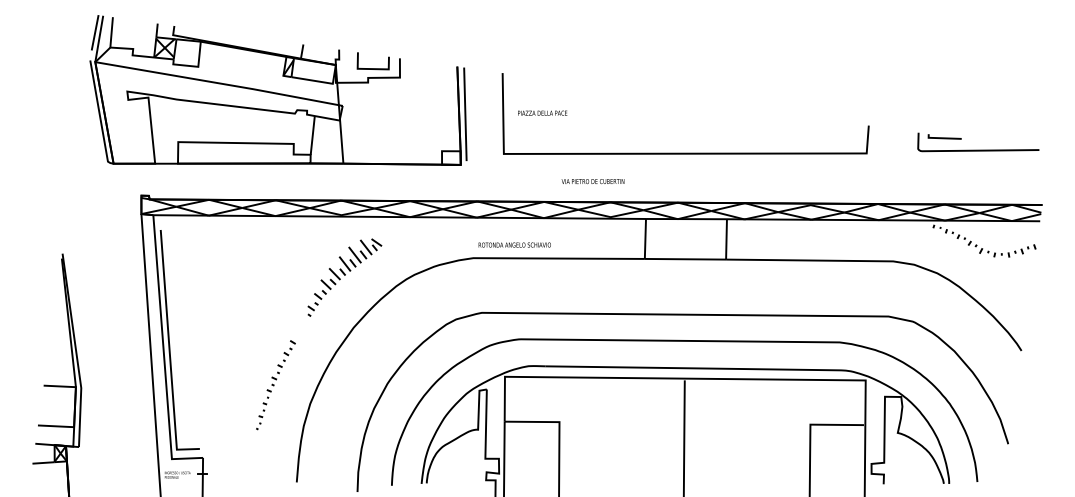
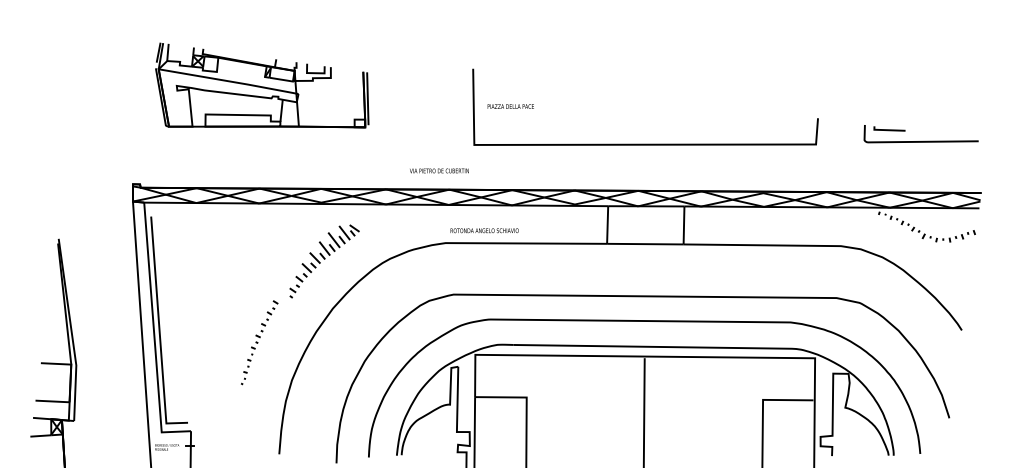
part: (278, 90) -> (262, 85), size x0.6
text: (593, 181) -> (439, 170), moved
part: (275, 384) -> (259, 342), moved

